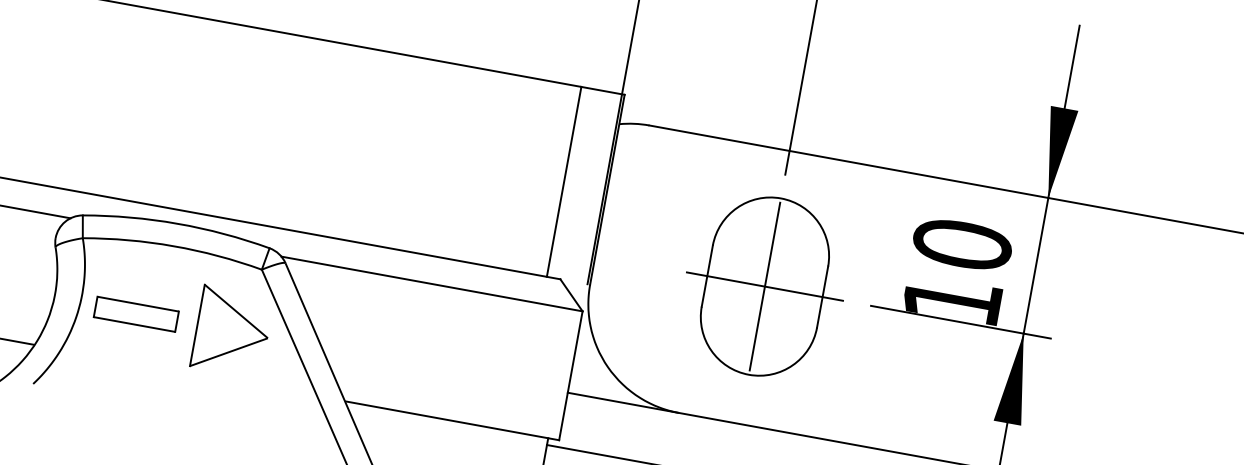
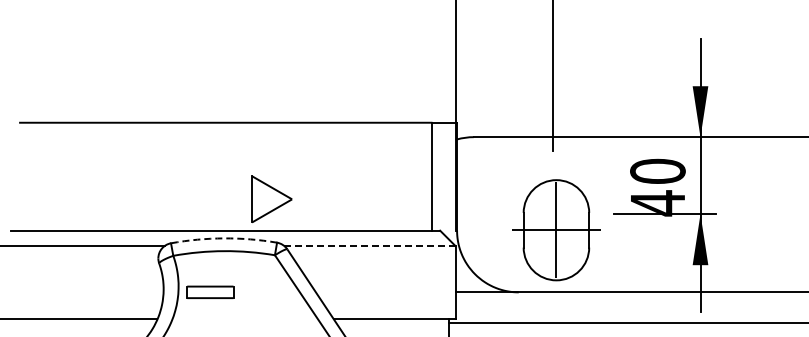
arc: (178, 224) -> (224, 238), solid -> dashed
line: (432, 284) -> (370, 246), solid -> dashed
part: (764, 287) -> (556, 230), moved
text: (951, 300) -> (657, 203), 10 -> 40
part: (231, 331) -> (271, 199), moved

